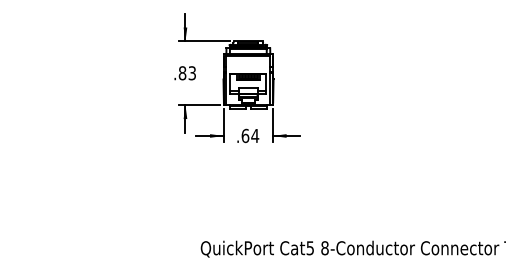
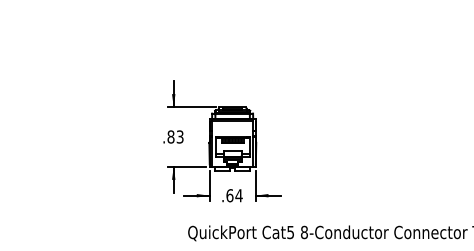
part: (237, 78) -> (222, 141), moved

